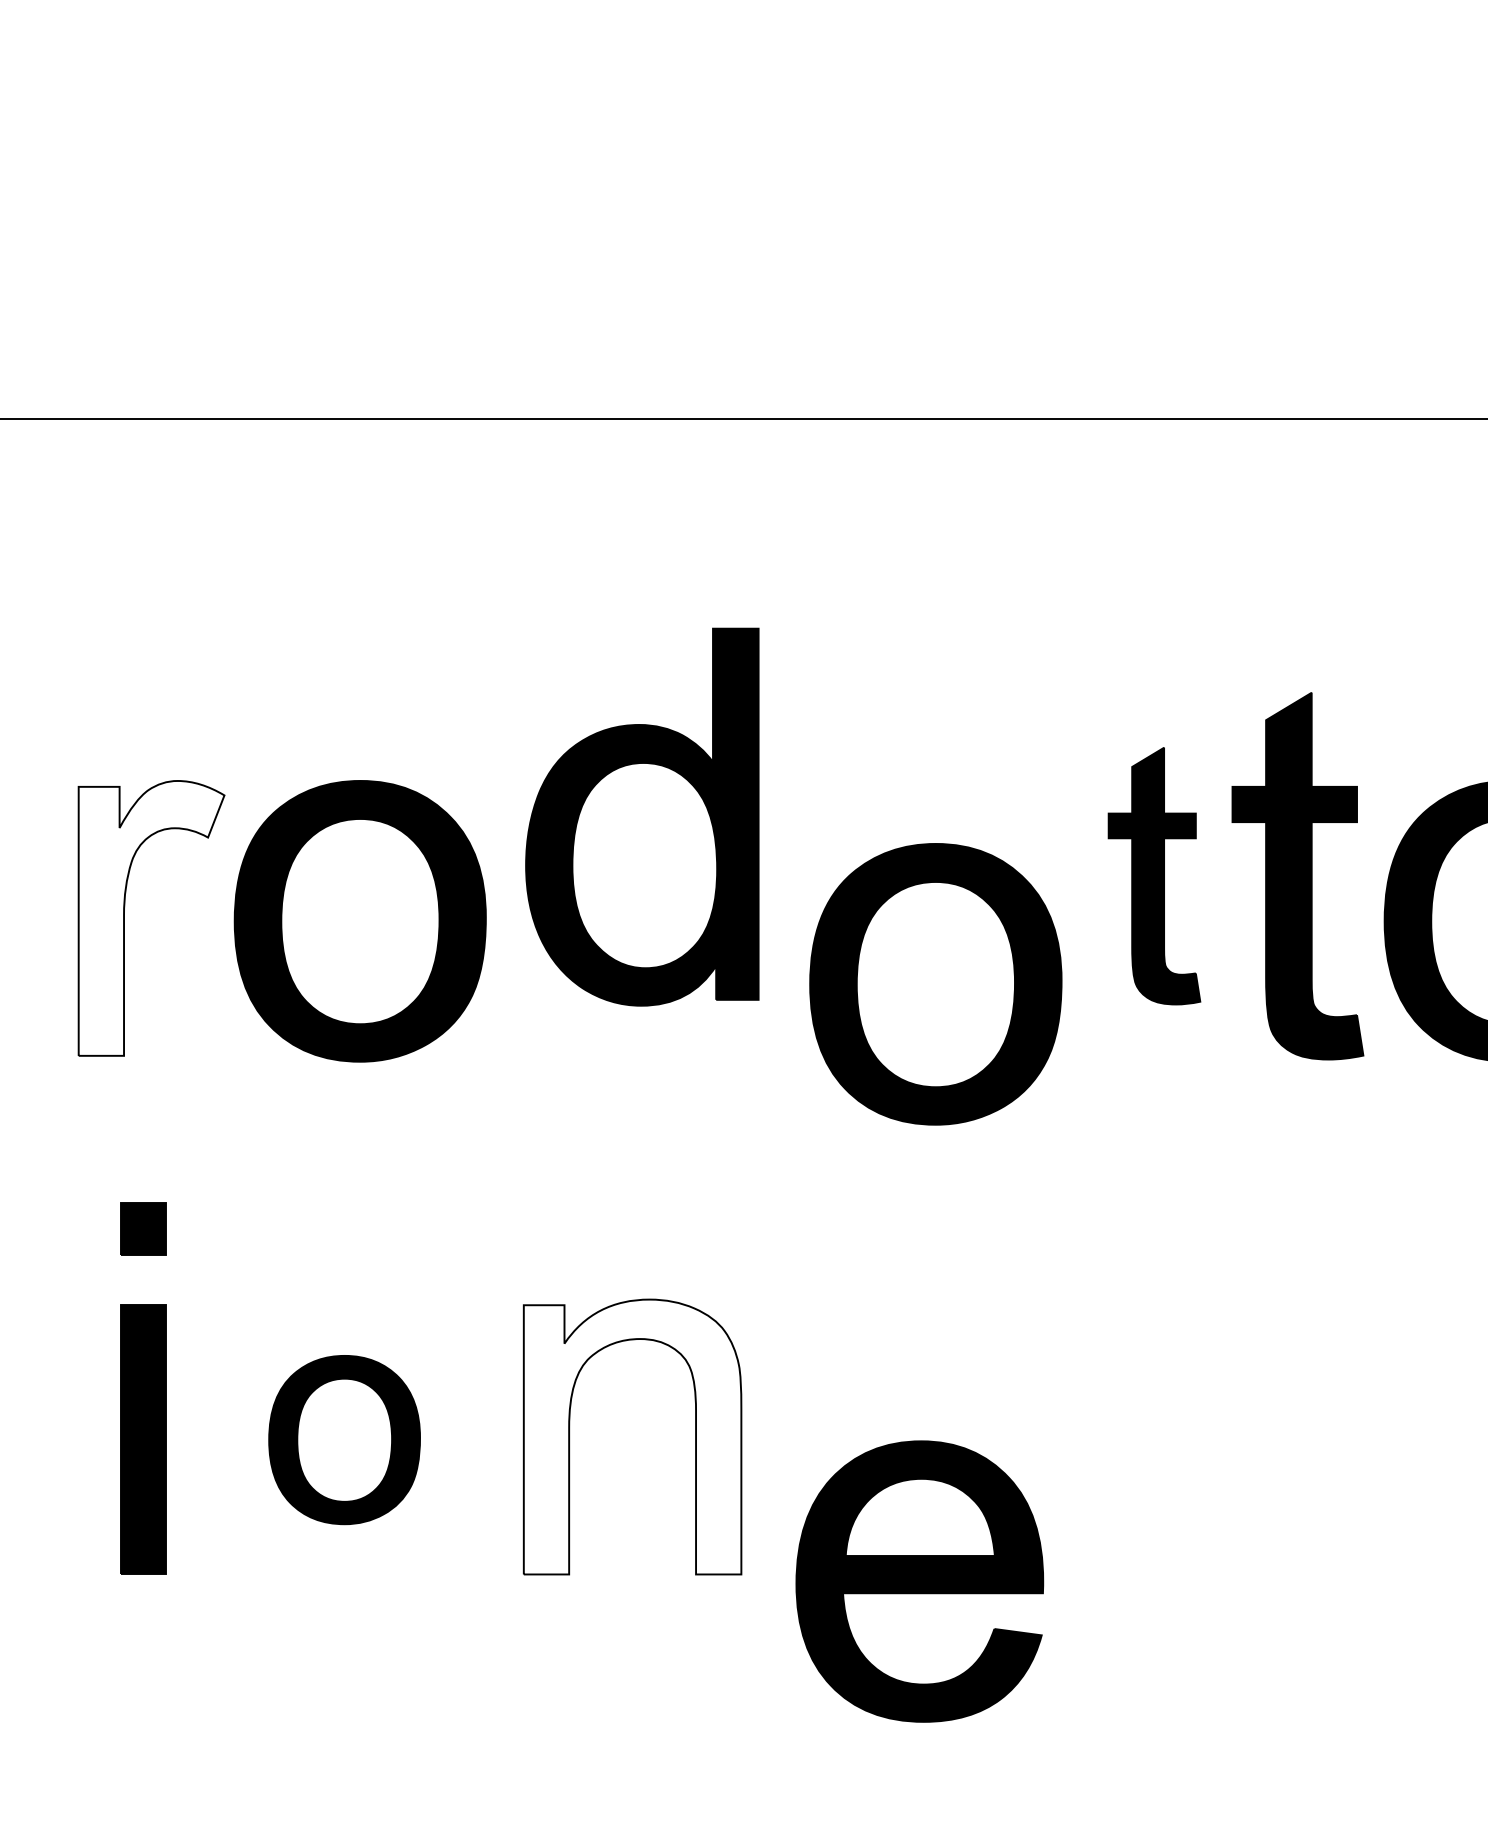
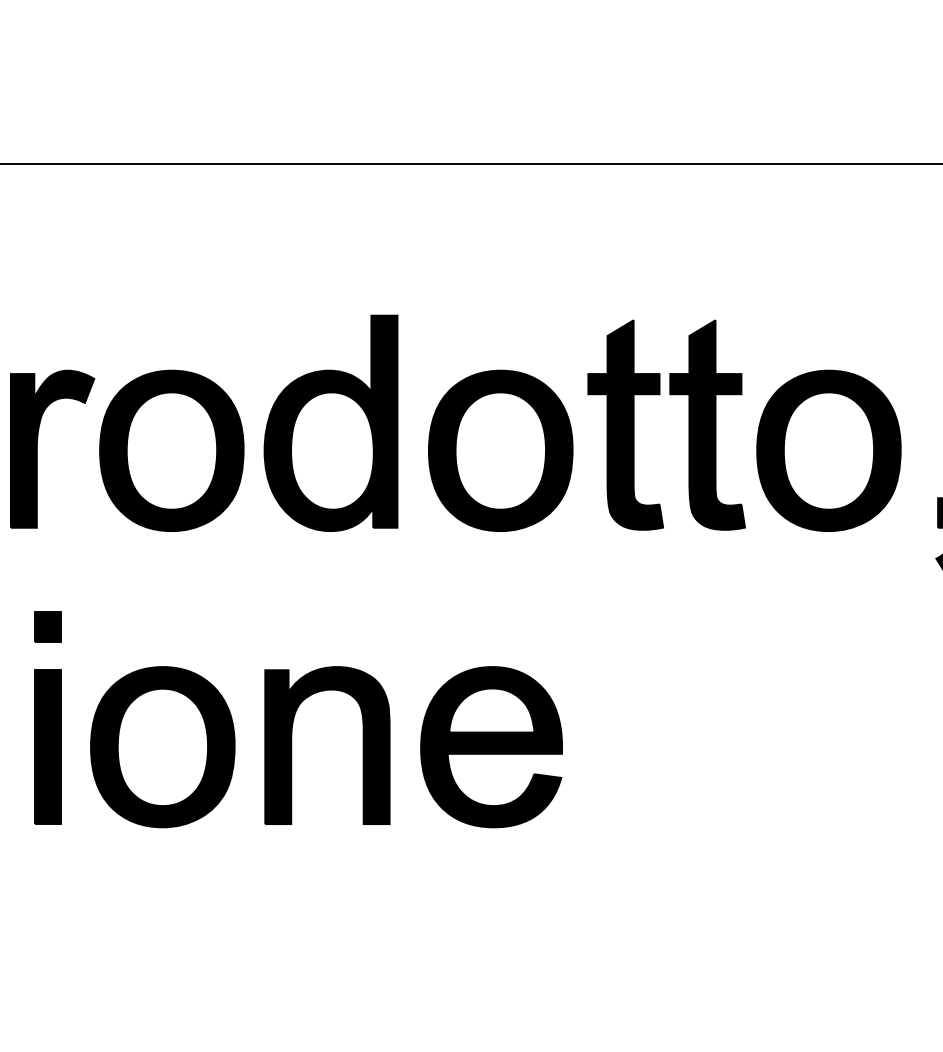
part: (641, 815) -> (330, 422), moved
part: (1154, 875) -> (625, 424), size x1.43
fill: (151, 917) -> (52, 448), added
part: (935, 983) -> (500, 450), moved
fill: (632, 1436) -> (327, 745), added
part: (343, 1440) -> (162, 747), size x1.67
part: (919, 1582) -> (491, 747), moved

